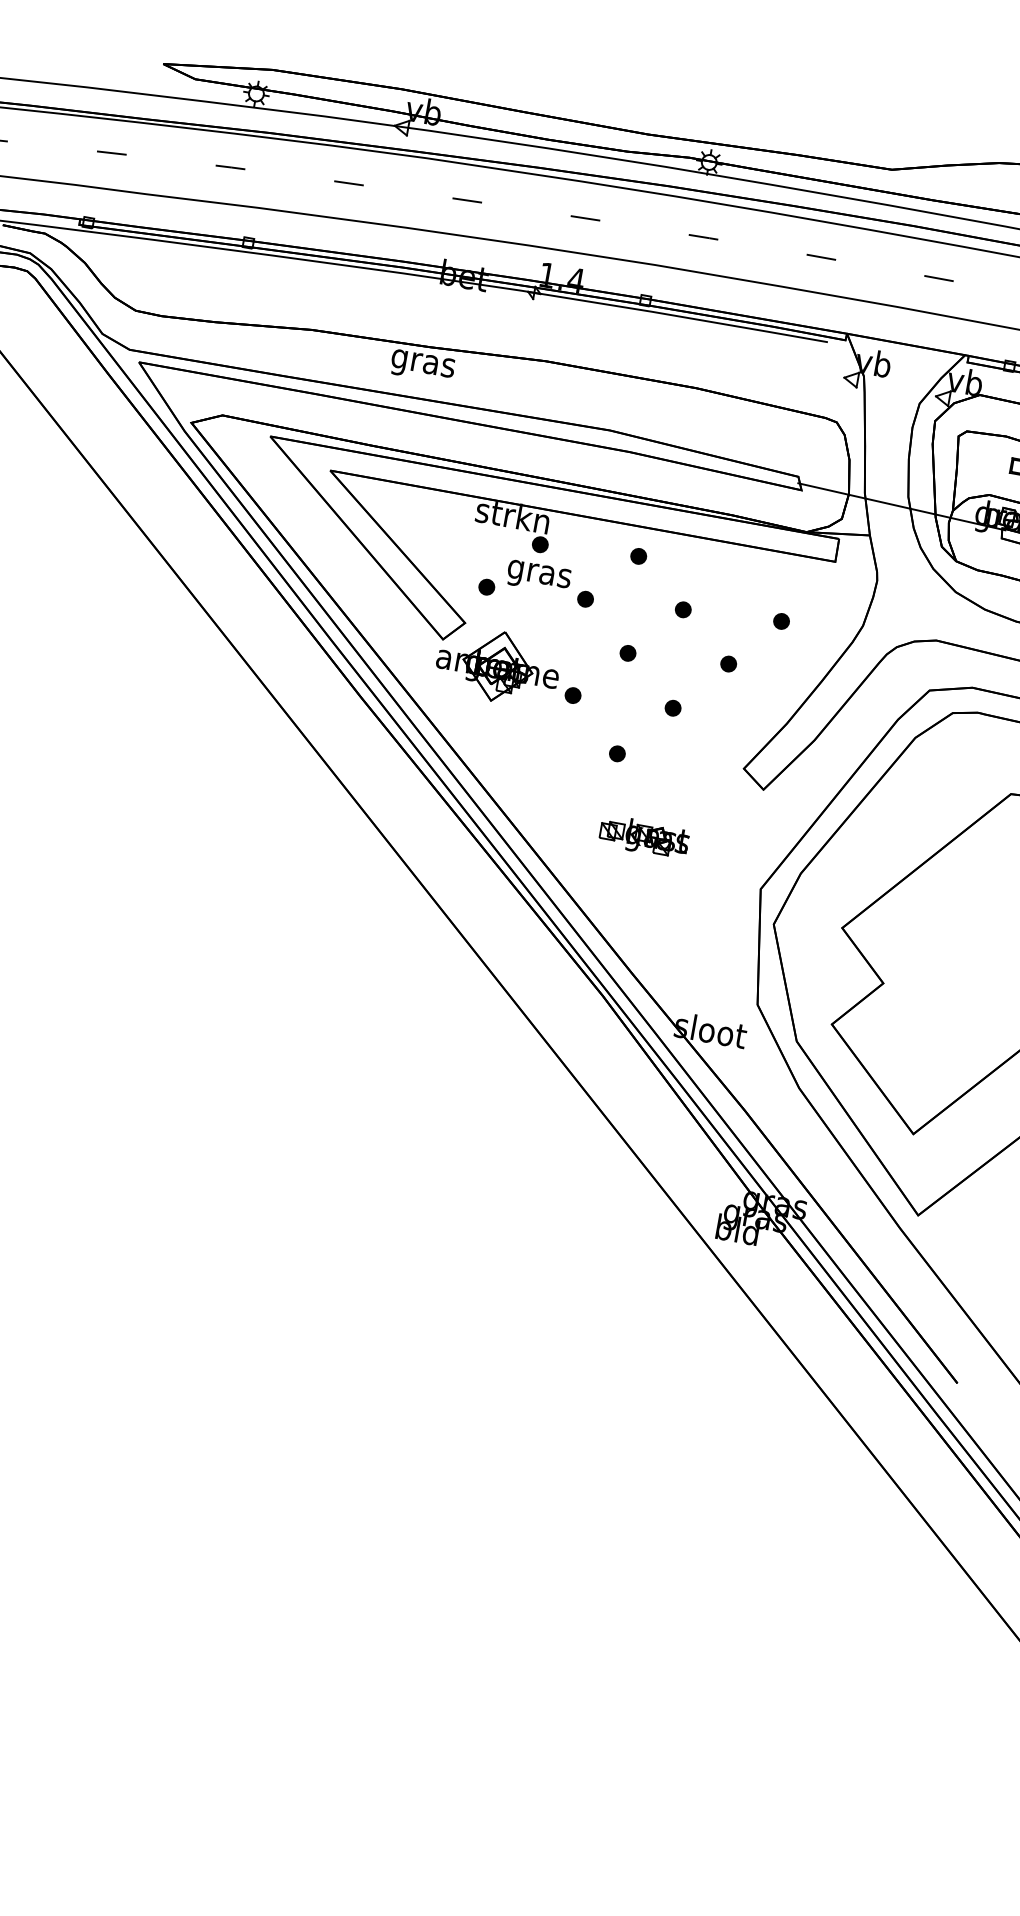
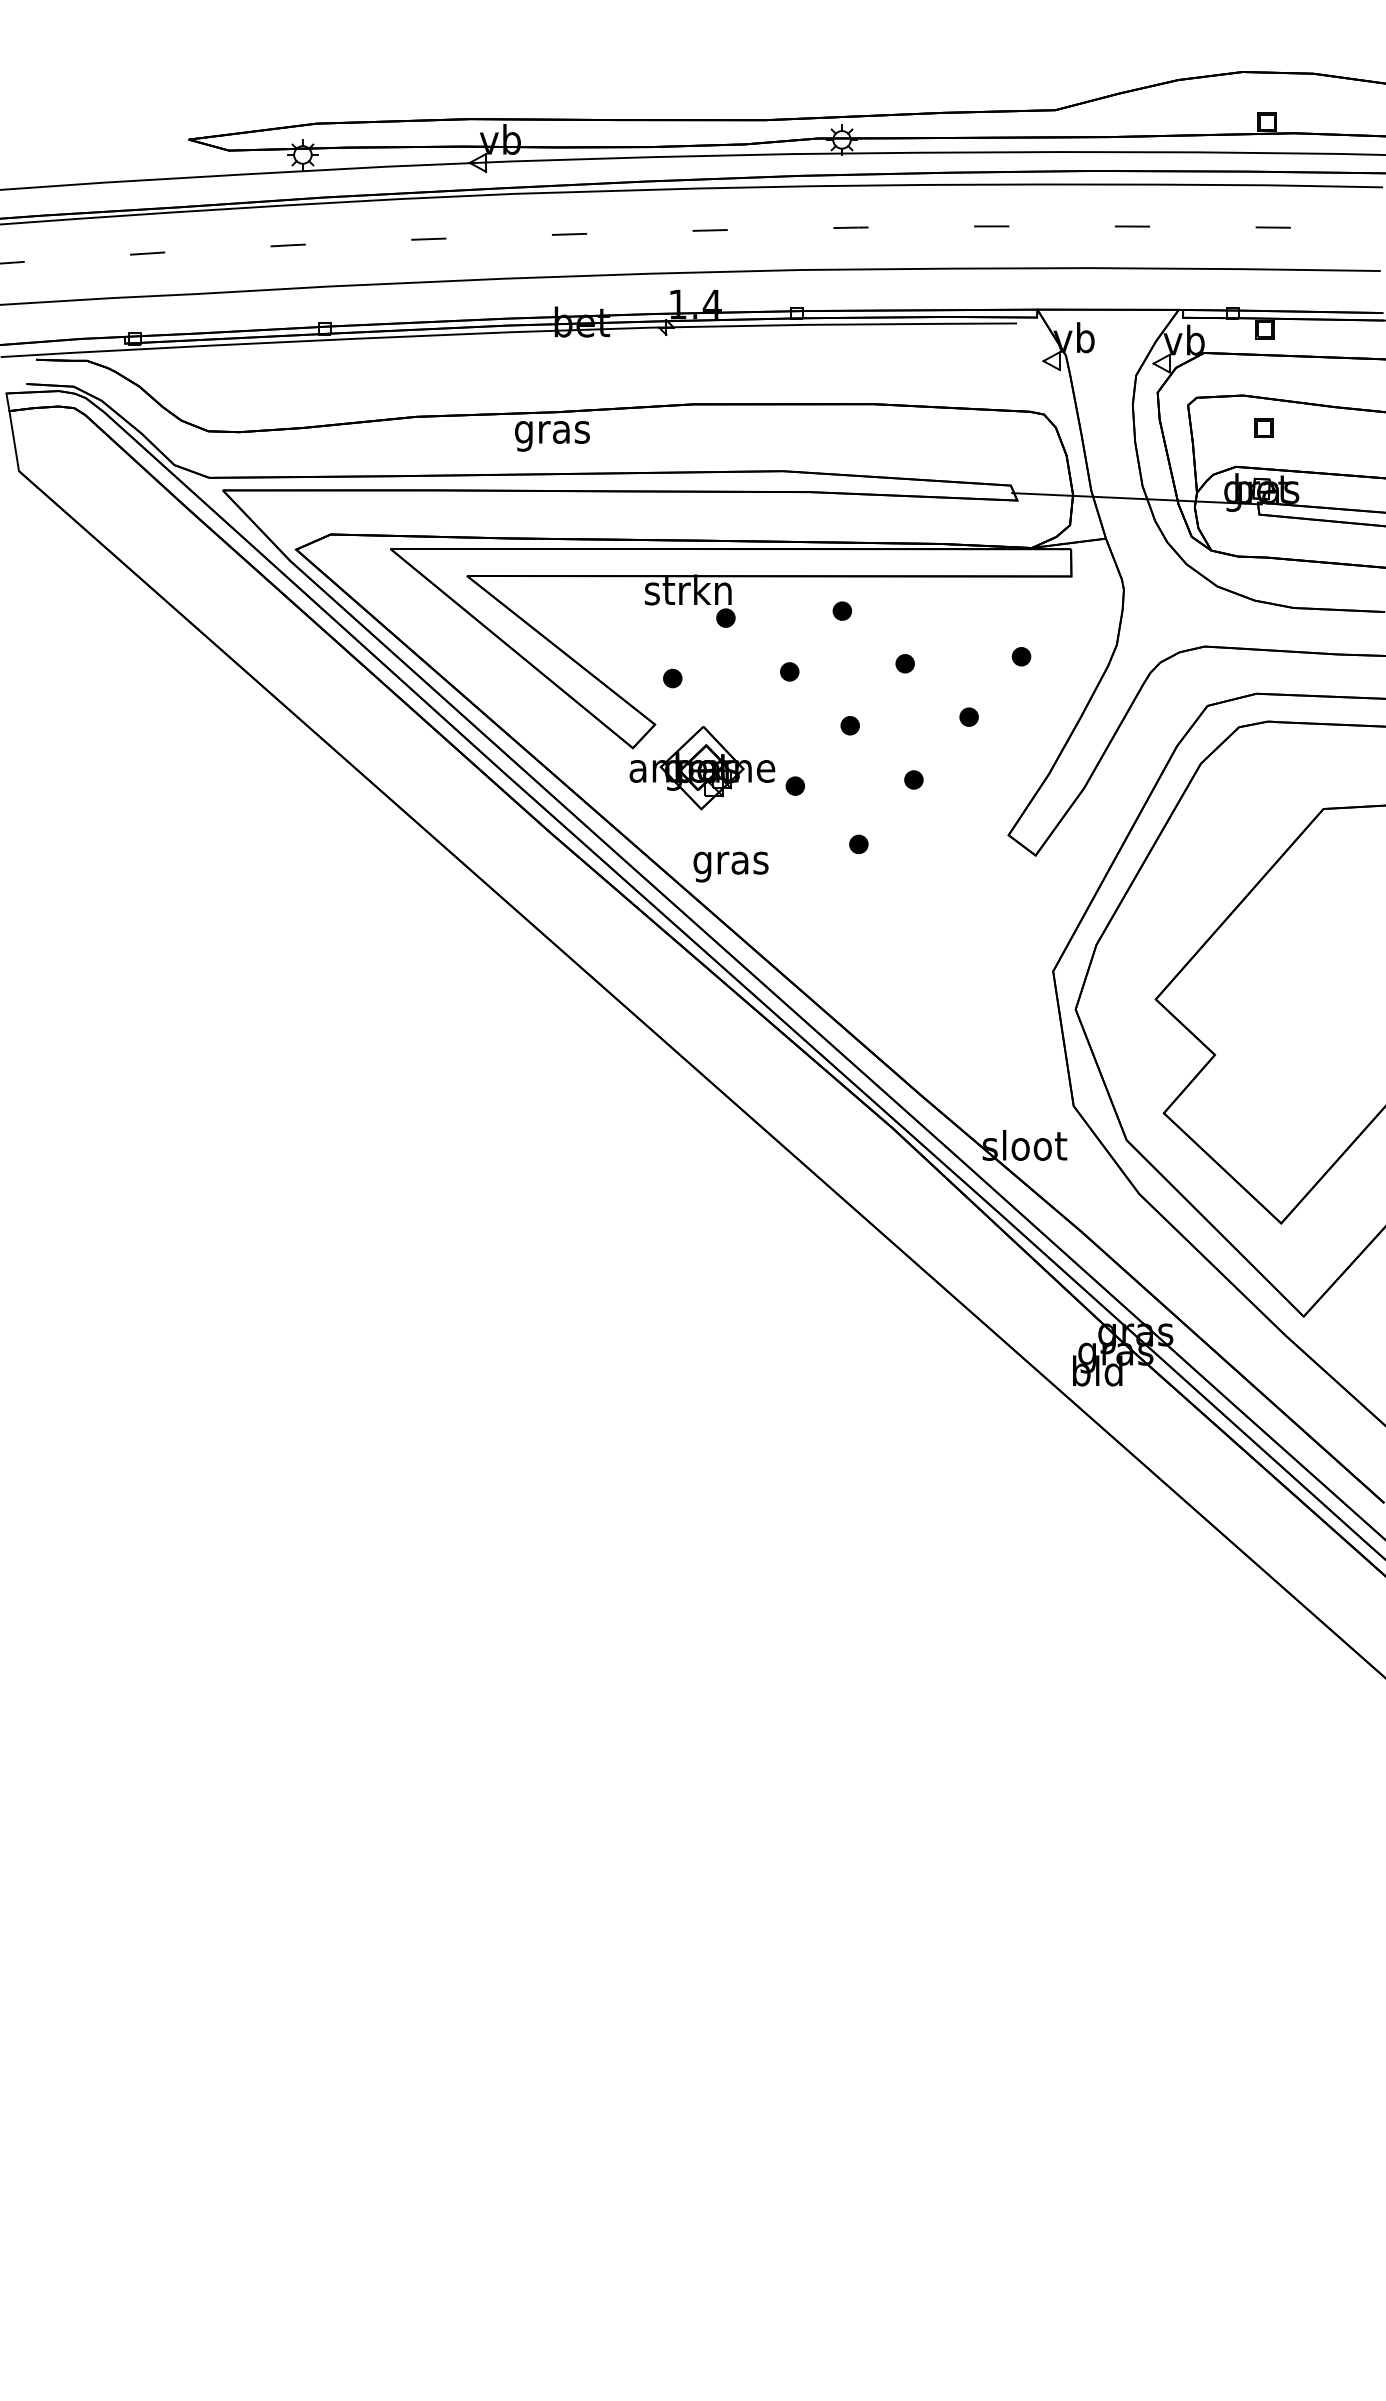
text: (538, 576) -> (730, 866), moved
part: (644, 837) -> (907, 935), removed

